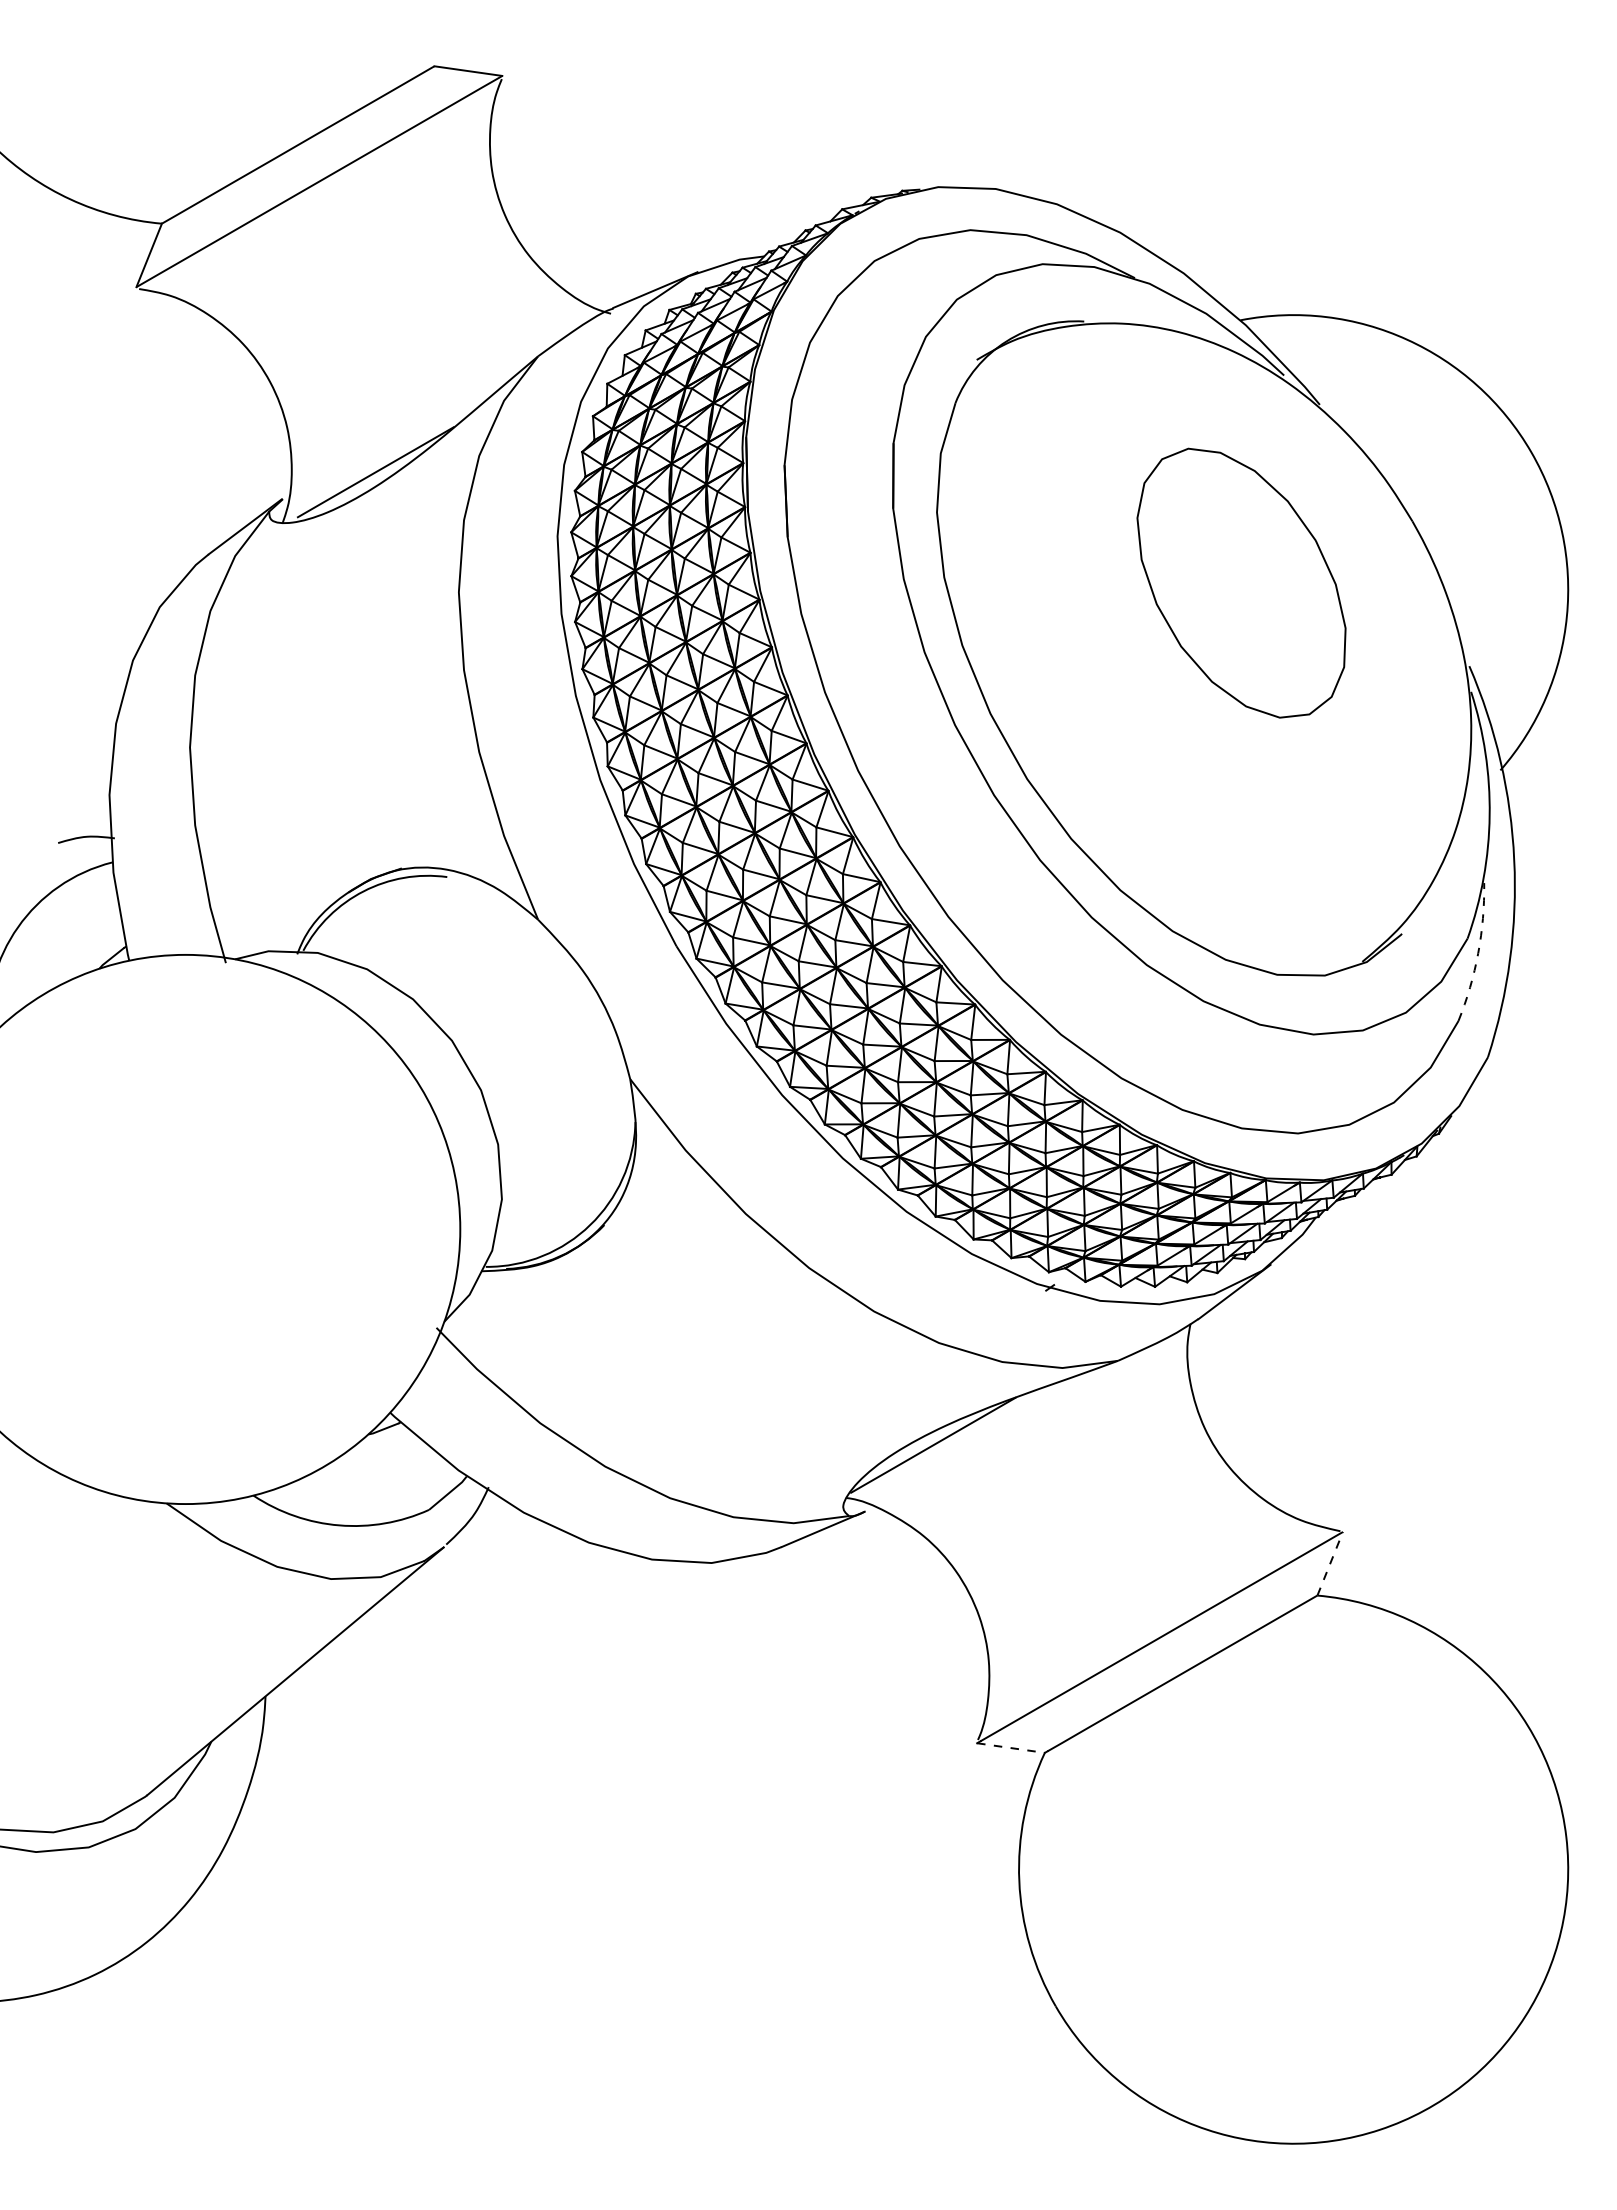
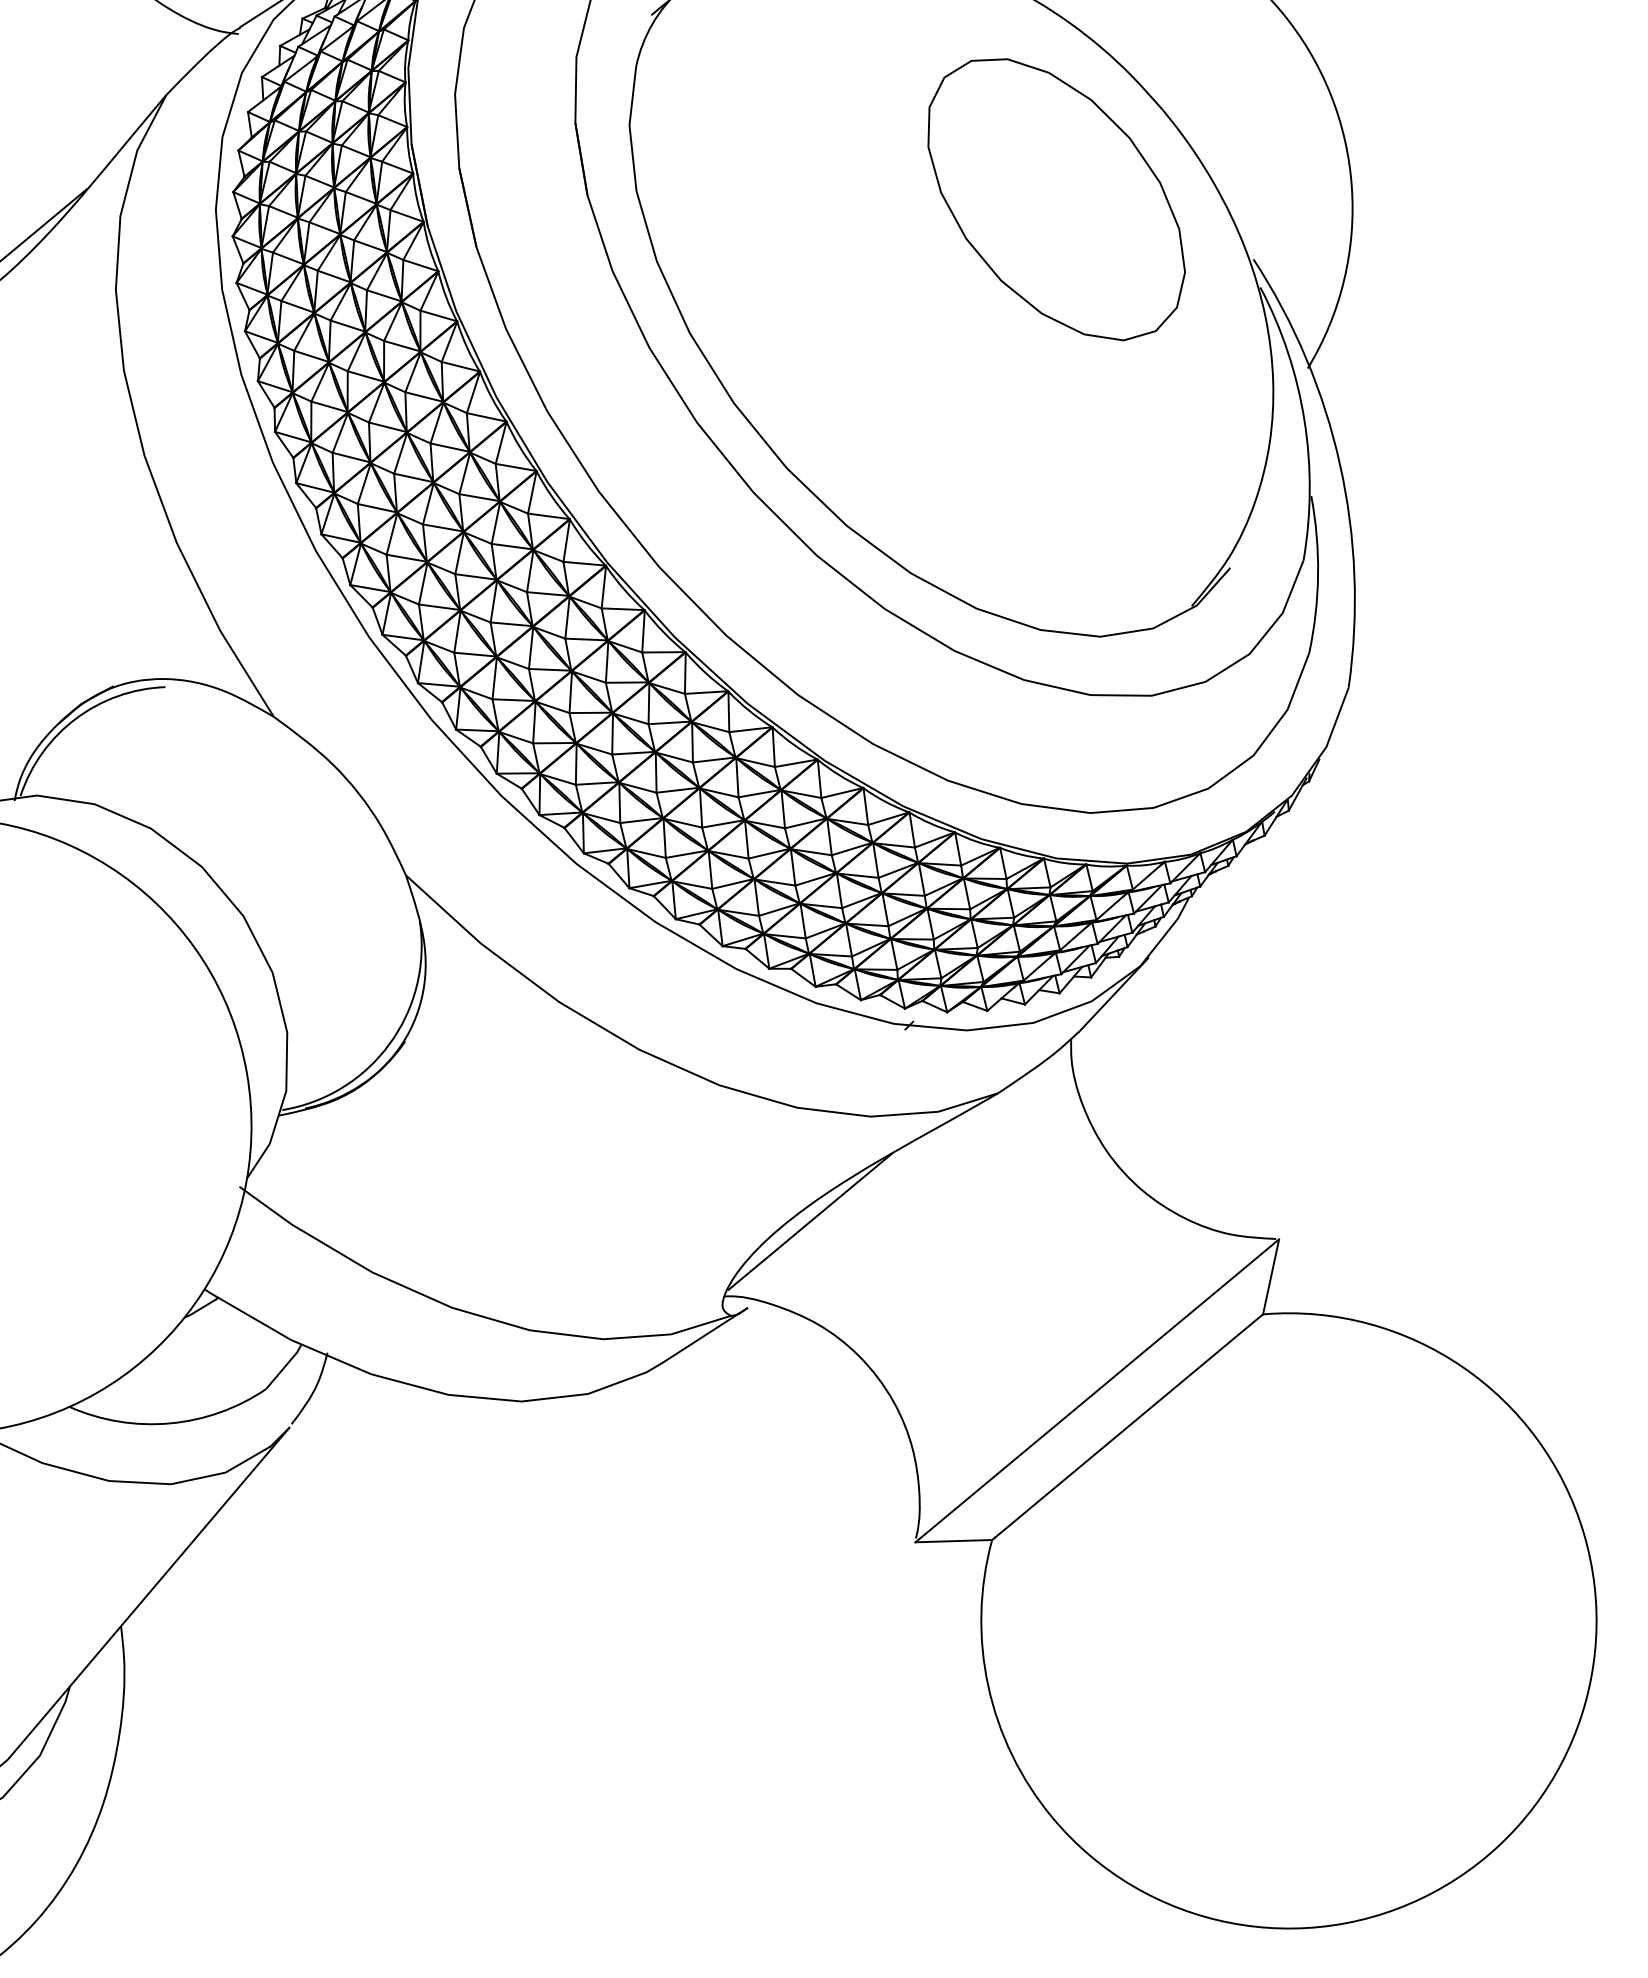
part: (1241, 582) -> (1055, 198), moved
arc: (1478, 953) -> (1318, 574), dashed -> solid
line: (1330, 1563) -> (1271, 1276), dashed -> solid
line: (1011, 1748) -> (954, 1541), dashed -> solid

